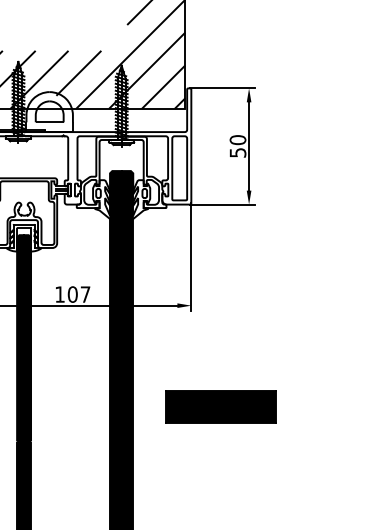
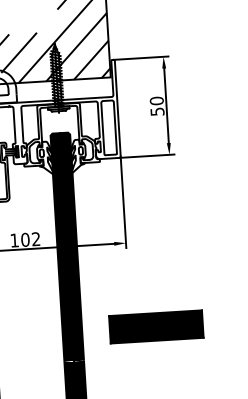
text: (85, 294) -> (36, 239), 107 -> 102

